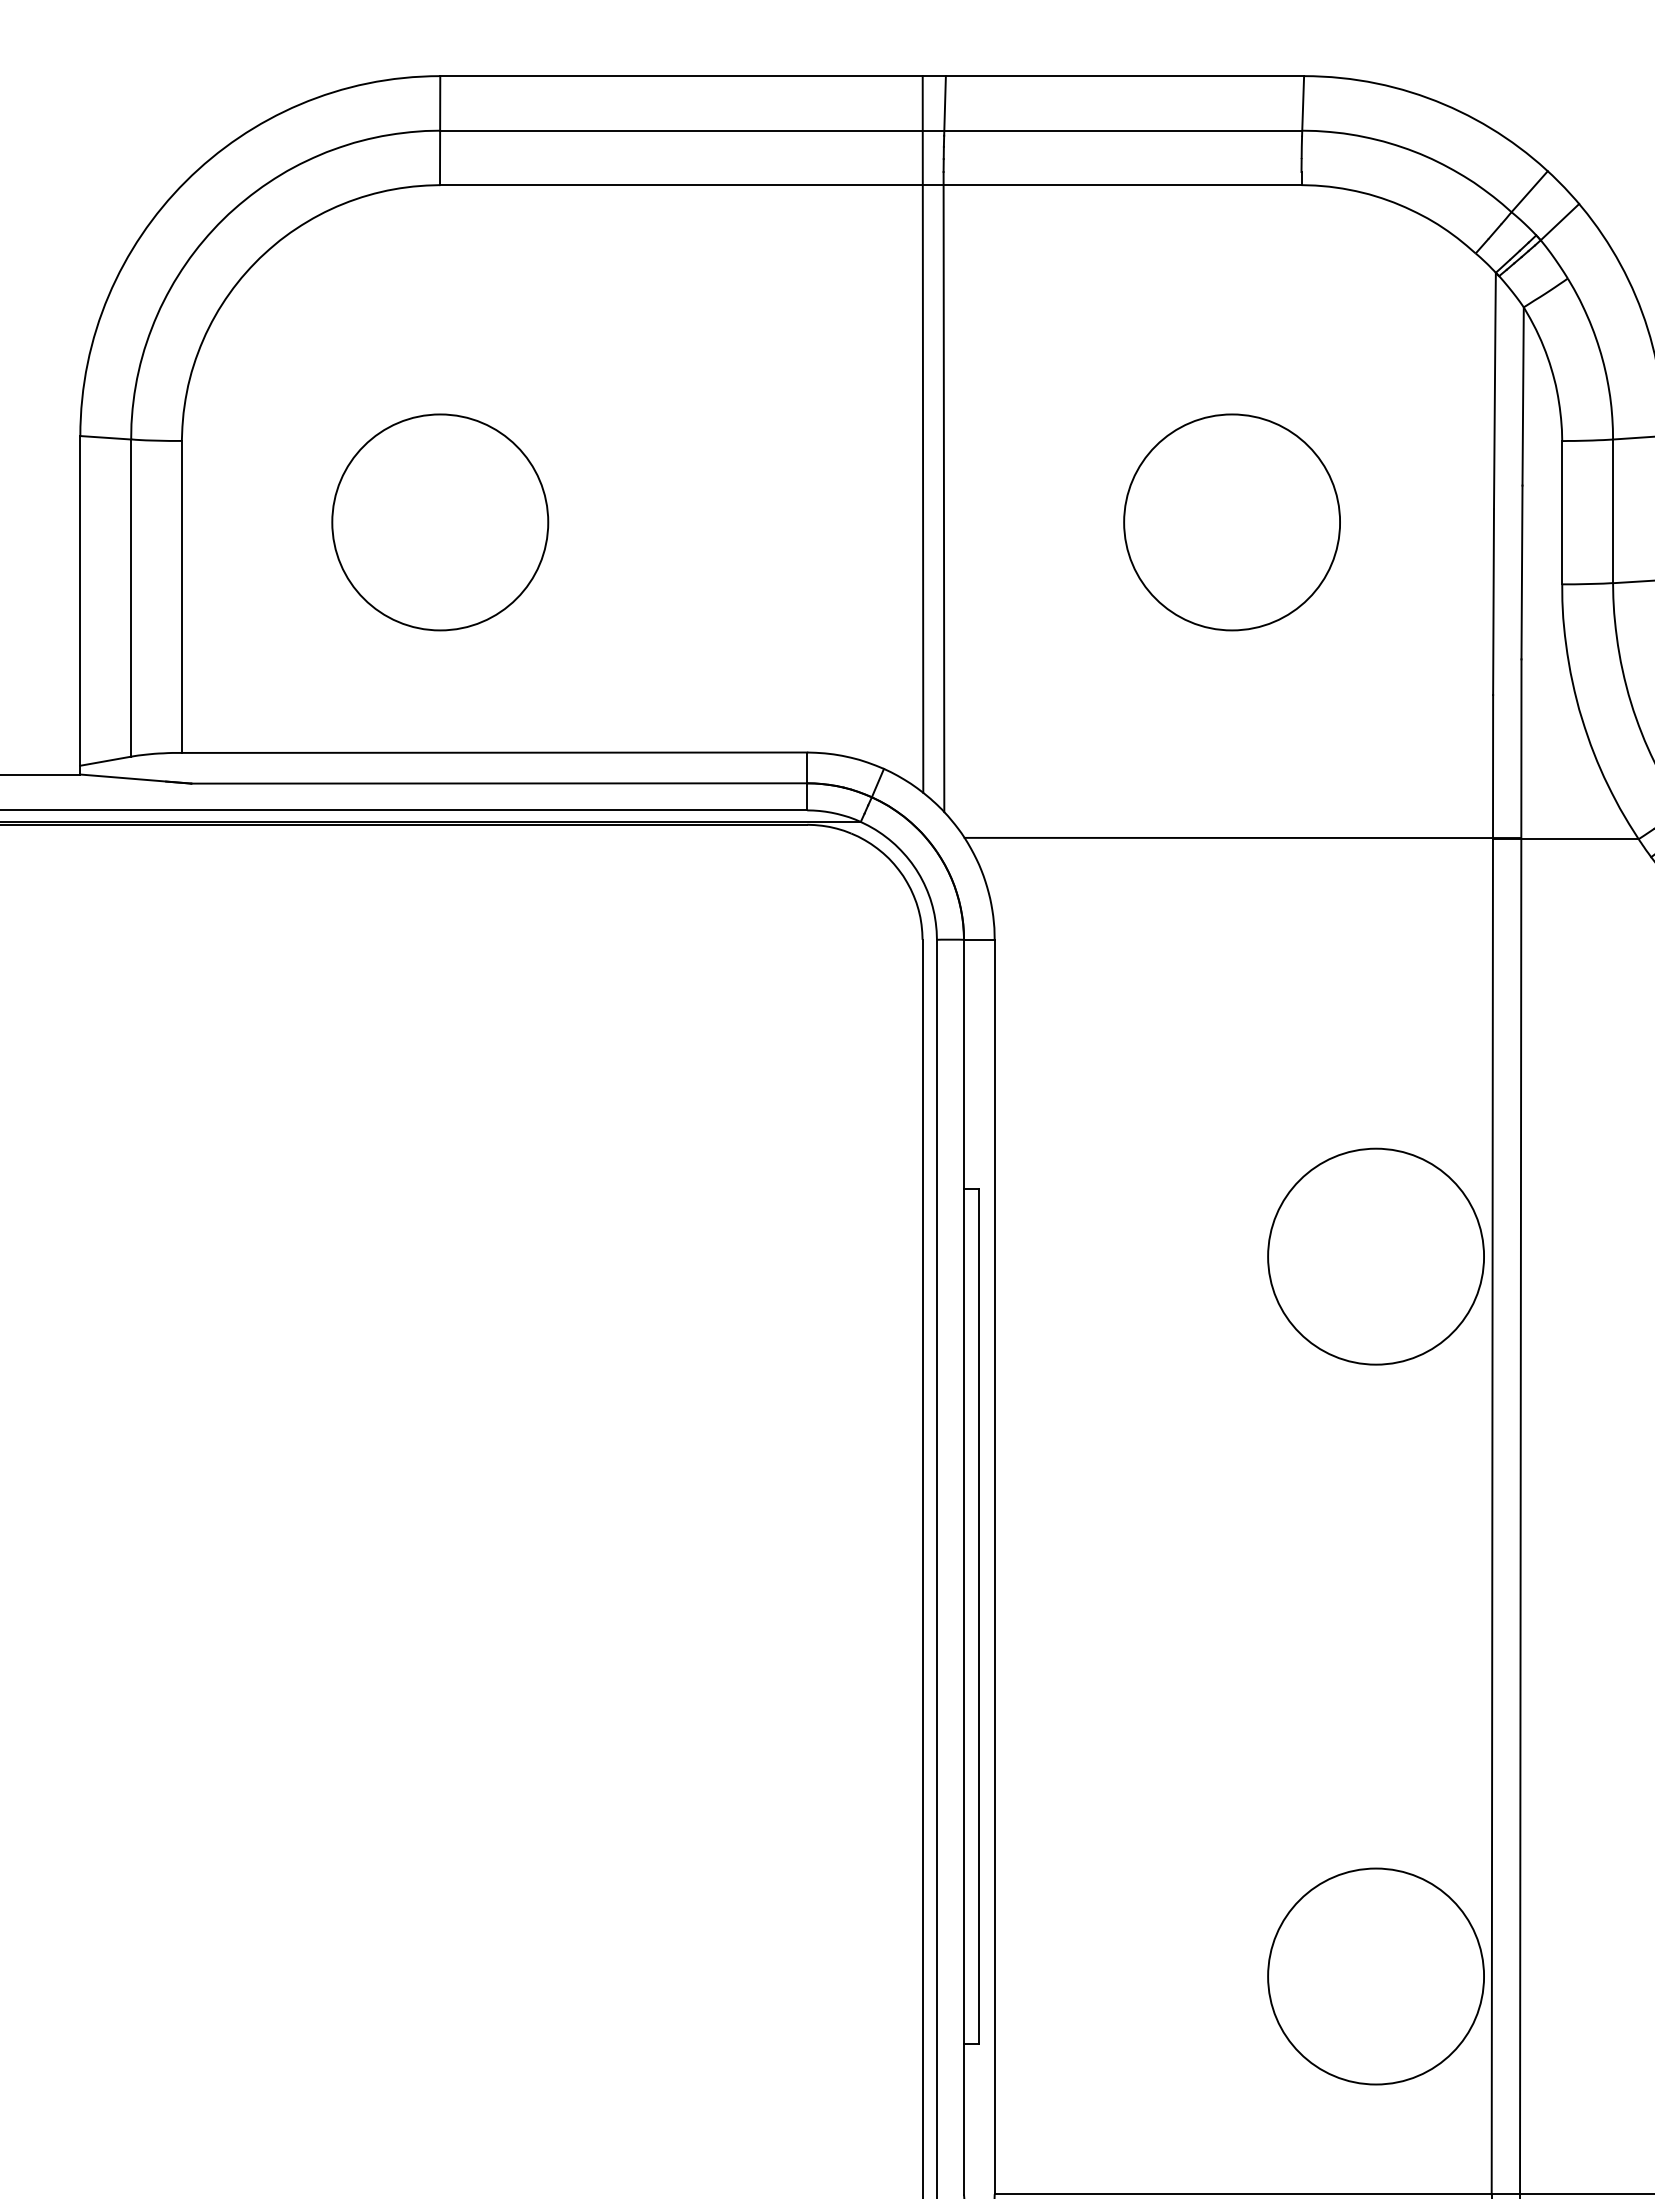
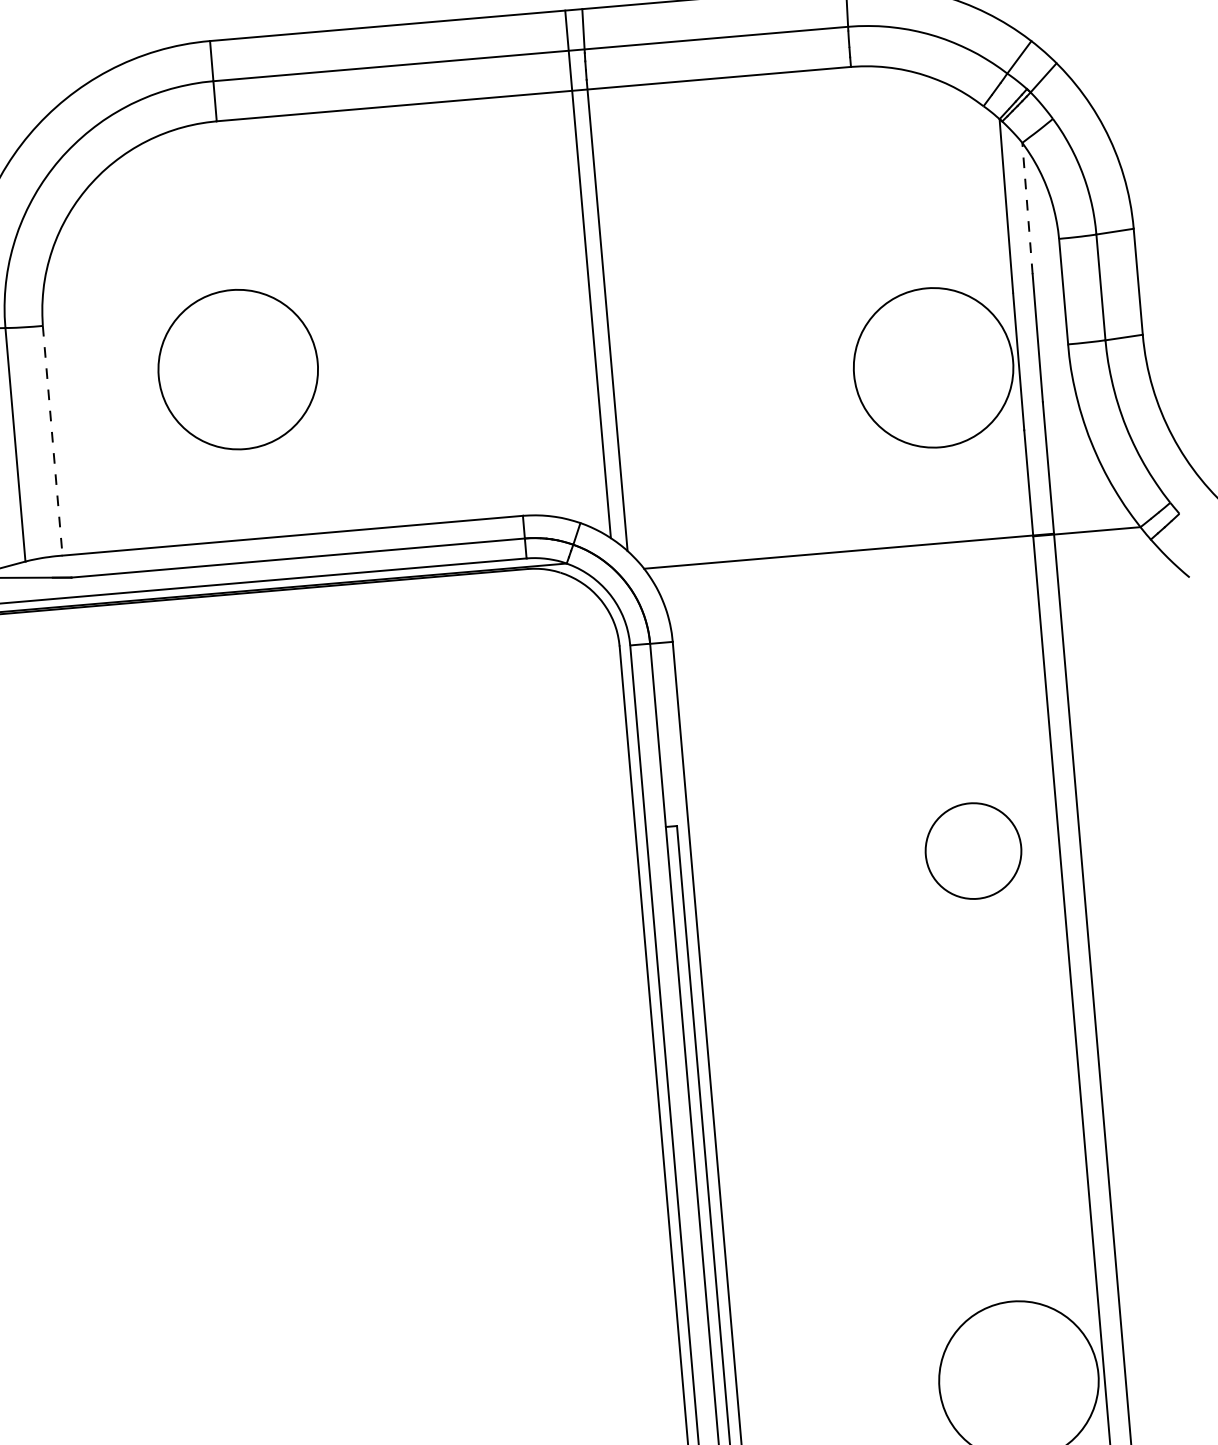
line: (1523, 395) -> (1027, 207), solid -> dashed
circle: (1231, 522) -> (933, 367), moved
line: (181, 596) -> (52, 440), solid -> dashed
circle: (1376, 1256) -> (973, 850), size x0.6

